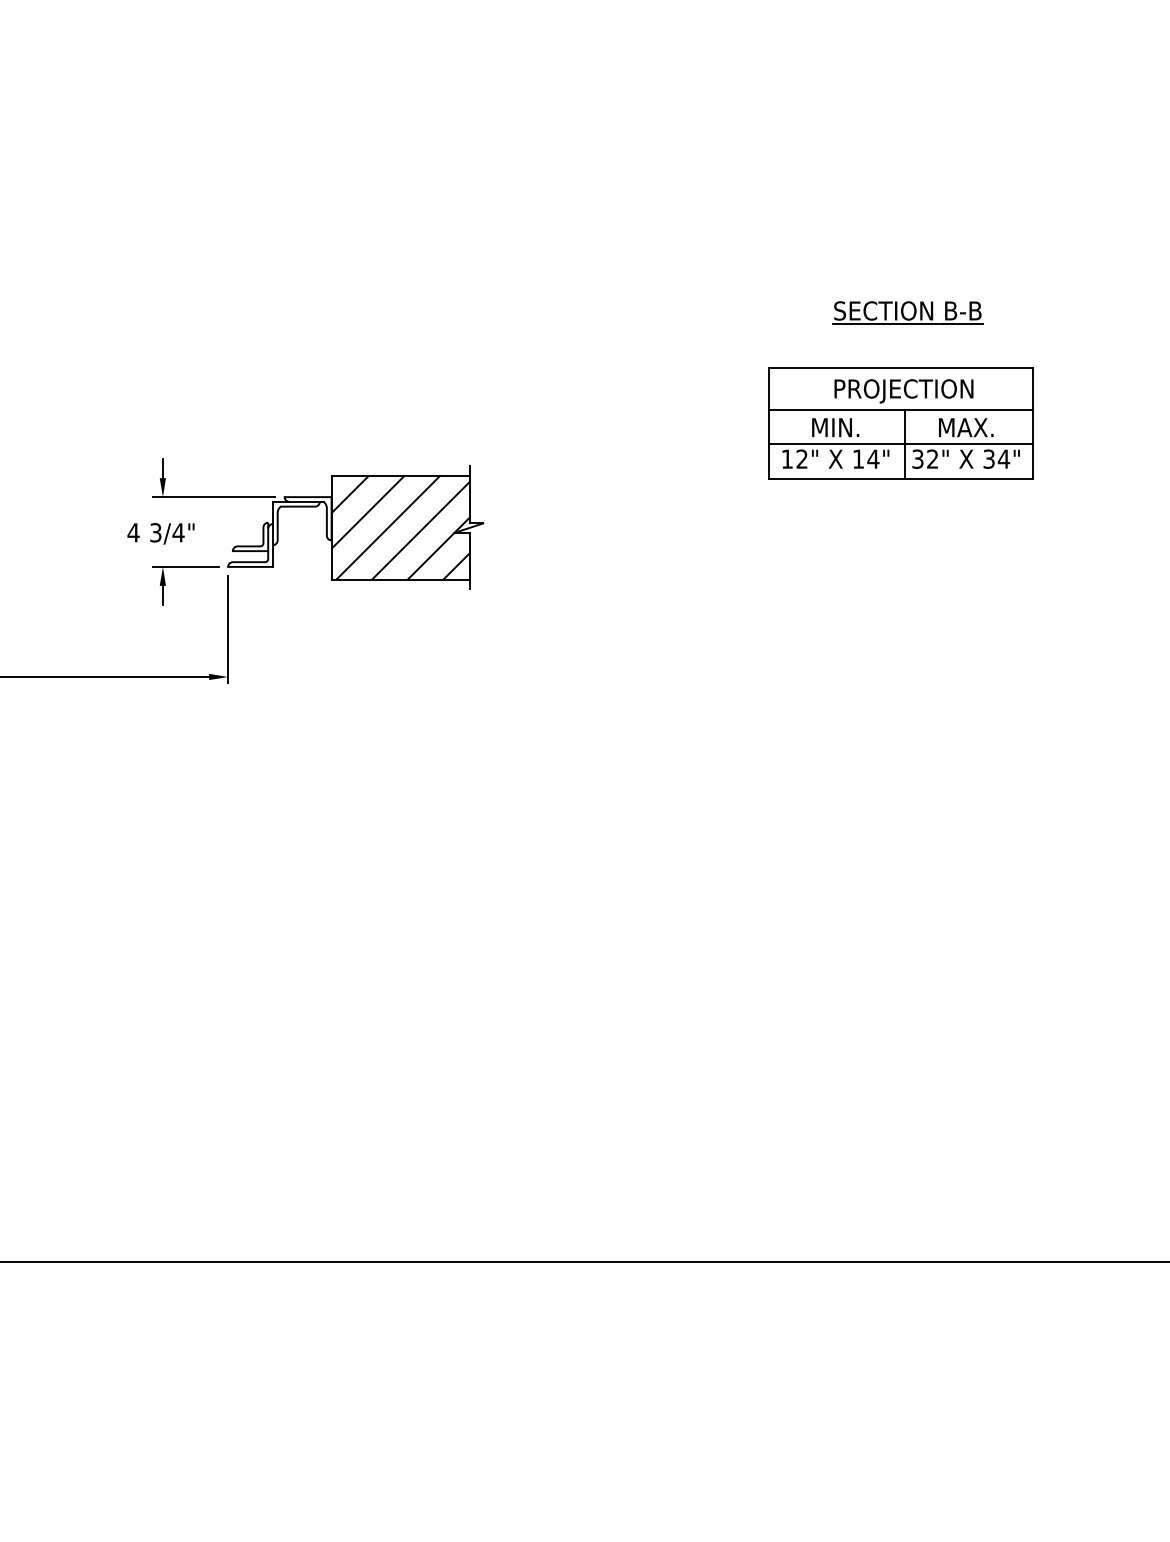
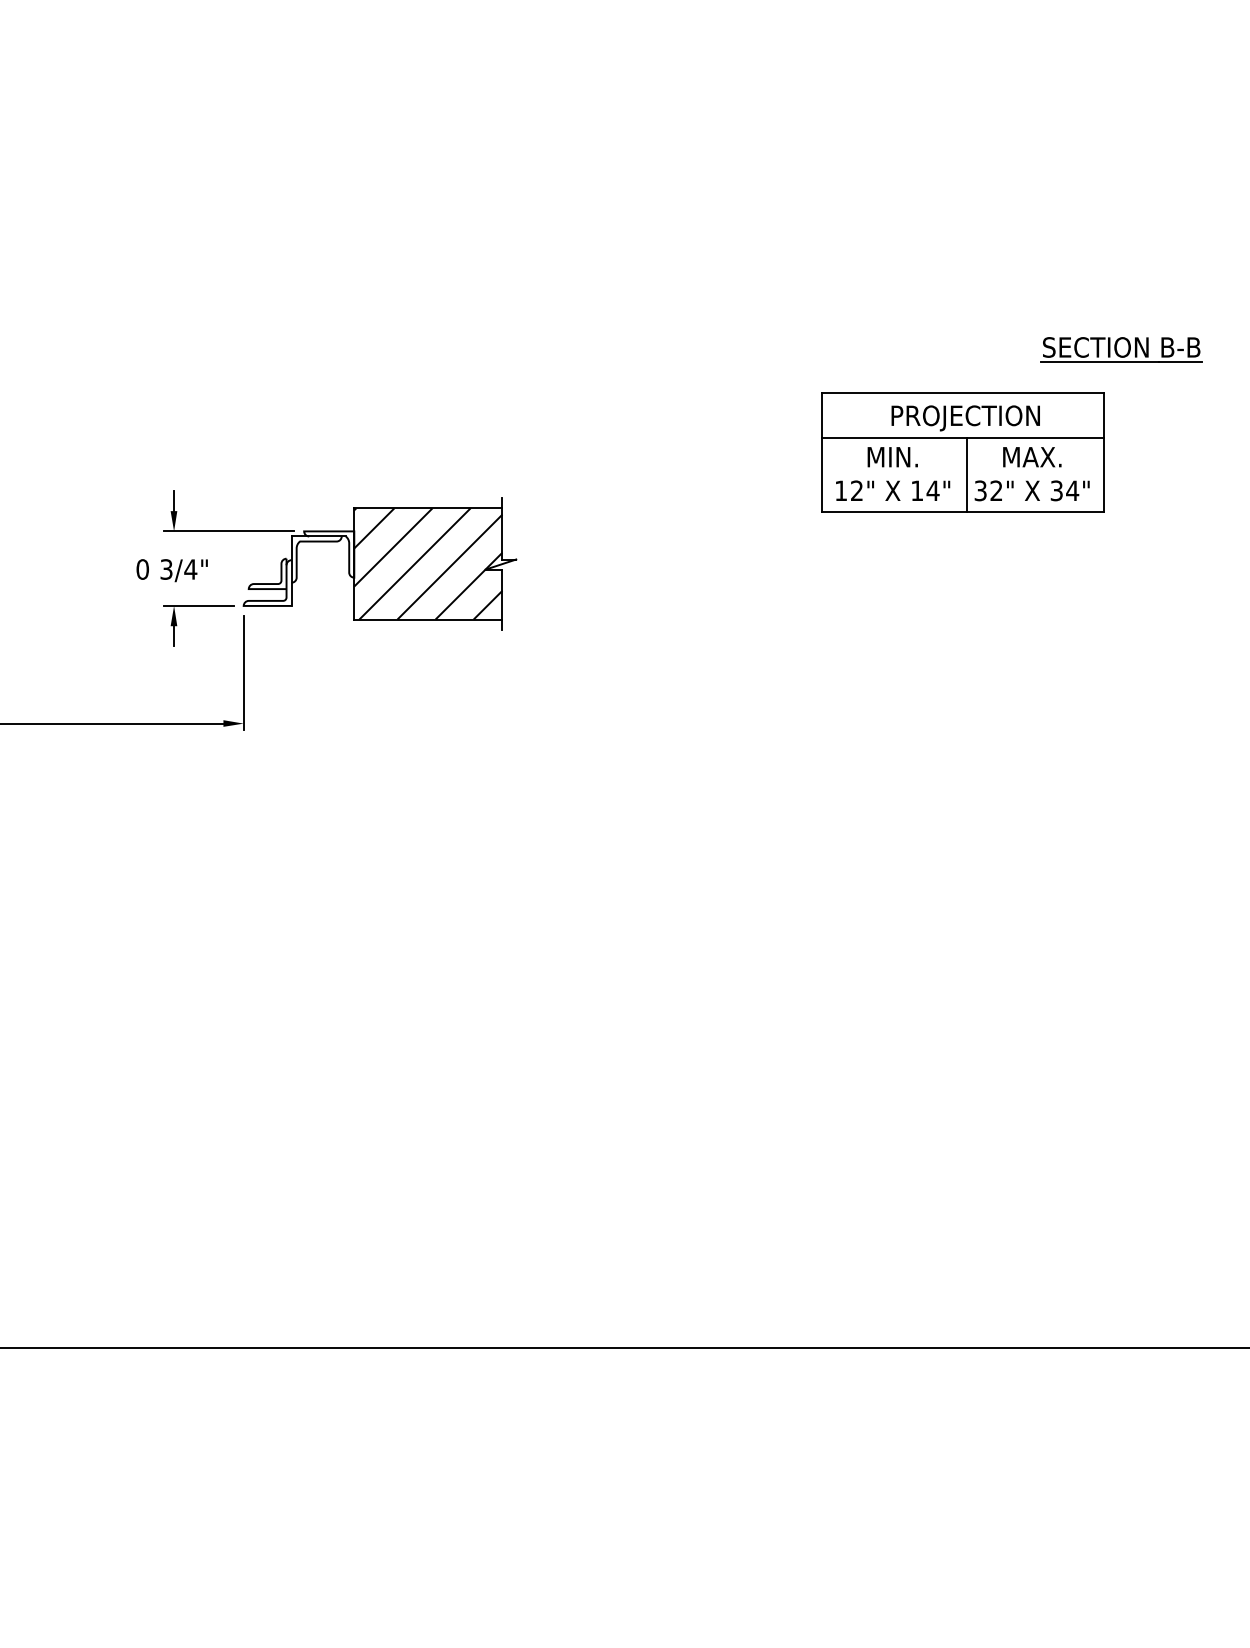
part: (907, 312) -> (1121, 349), moved
line: (900, 444) -> (962, 475), removed
text: (133, 532) -> (142, 569), 4 -> 0

